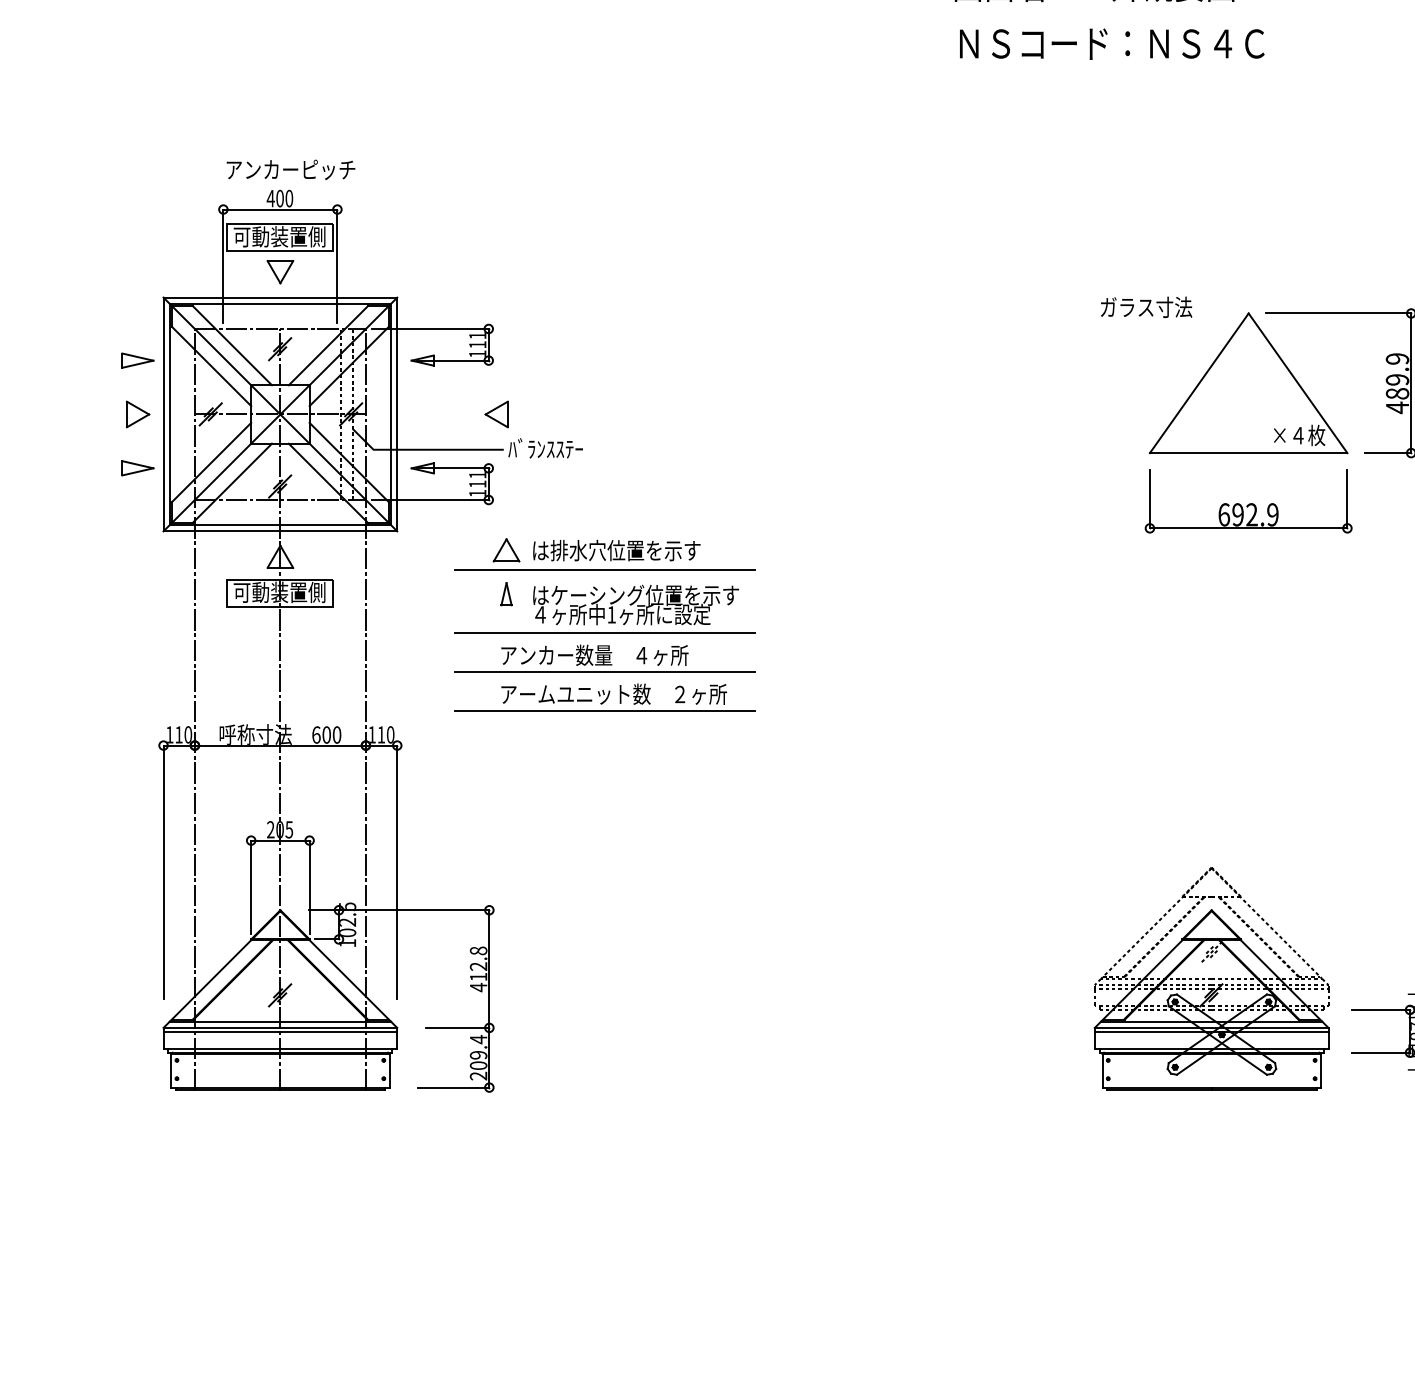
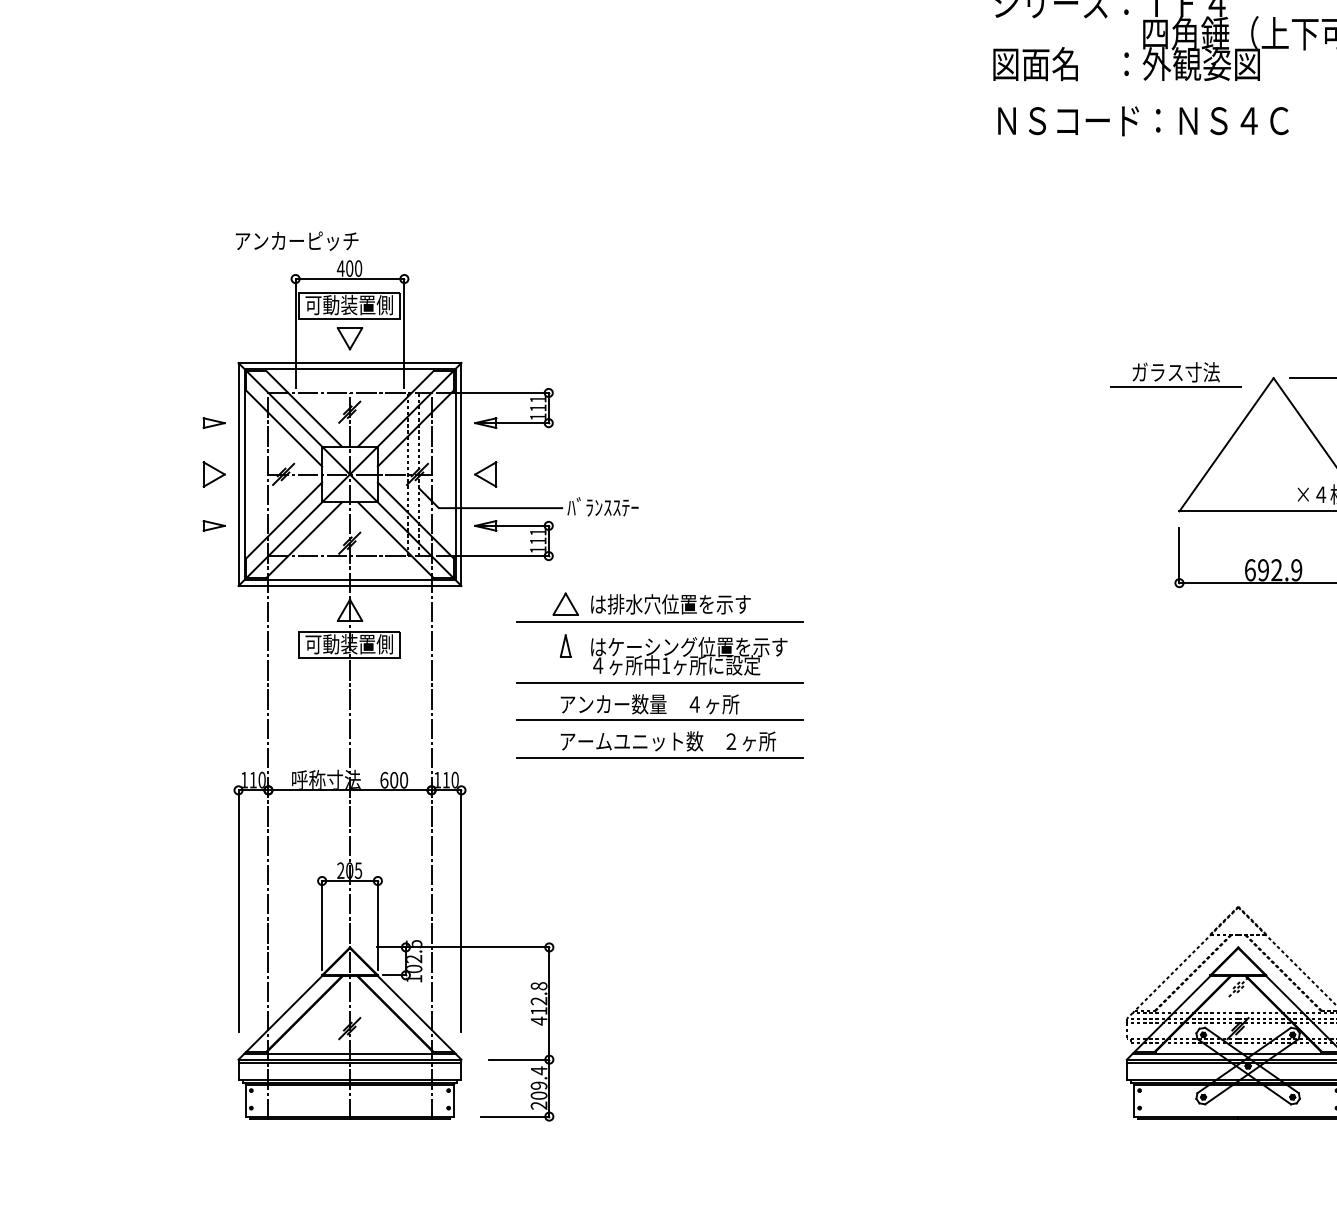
text: (290, 169) -> (296, 240), moved
line: (1146, 323) -> (1176, 387), added
part: (138, 360) -> (214, 423), size x0.71
part: (496, 414) -> (485, 474), moved
part: (138, 468) -> (214, 526), size x0.71

